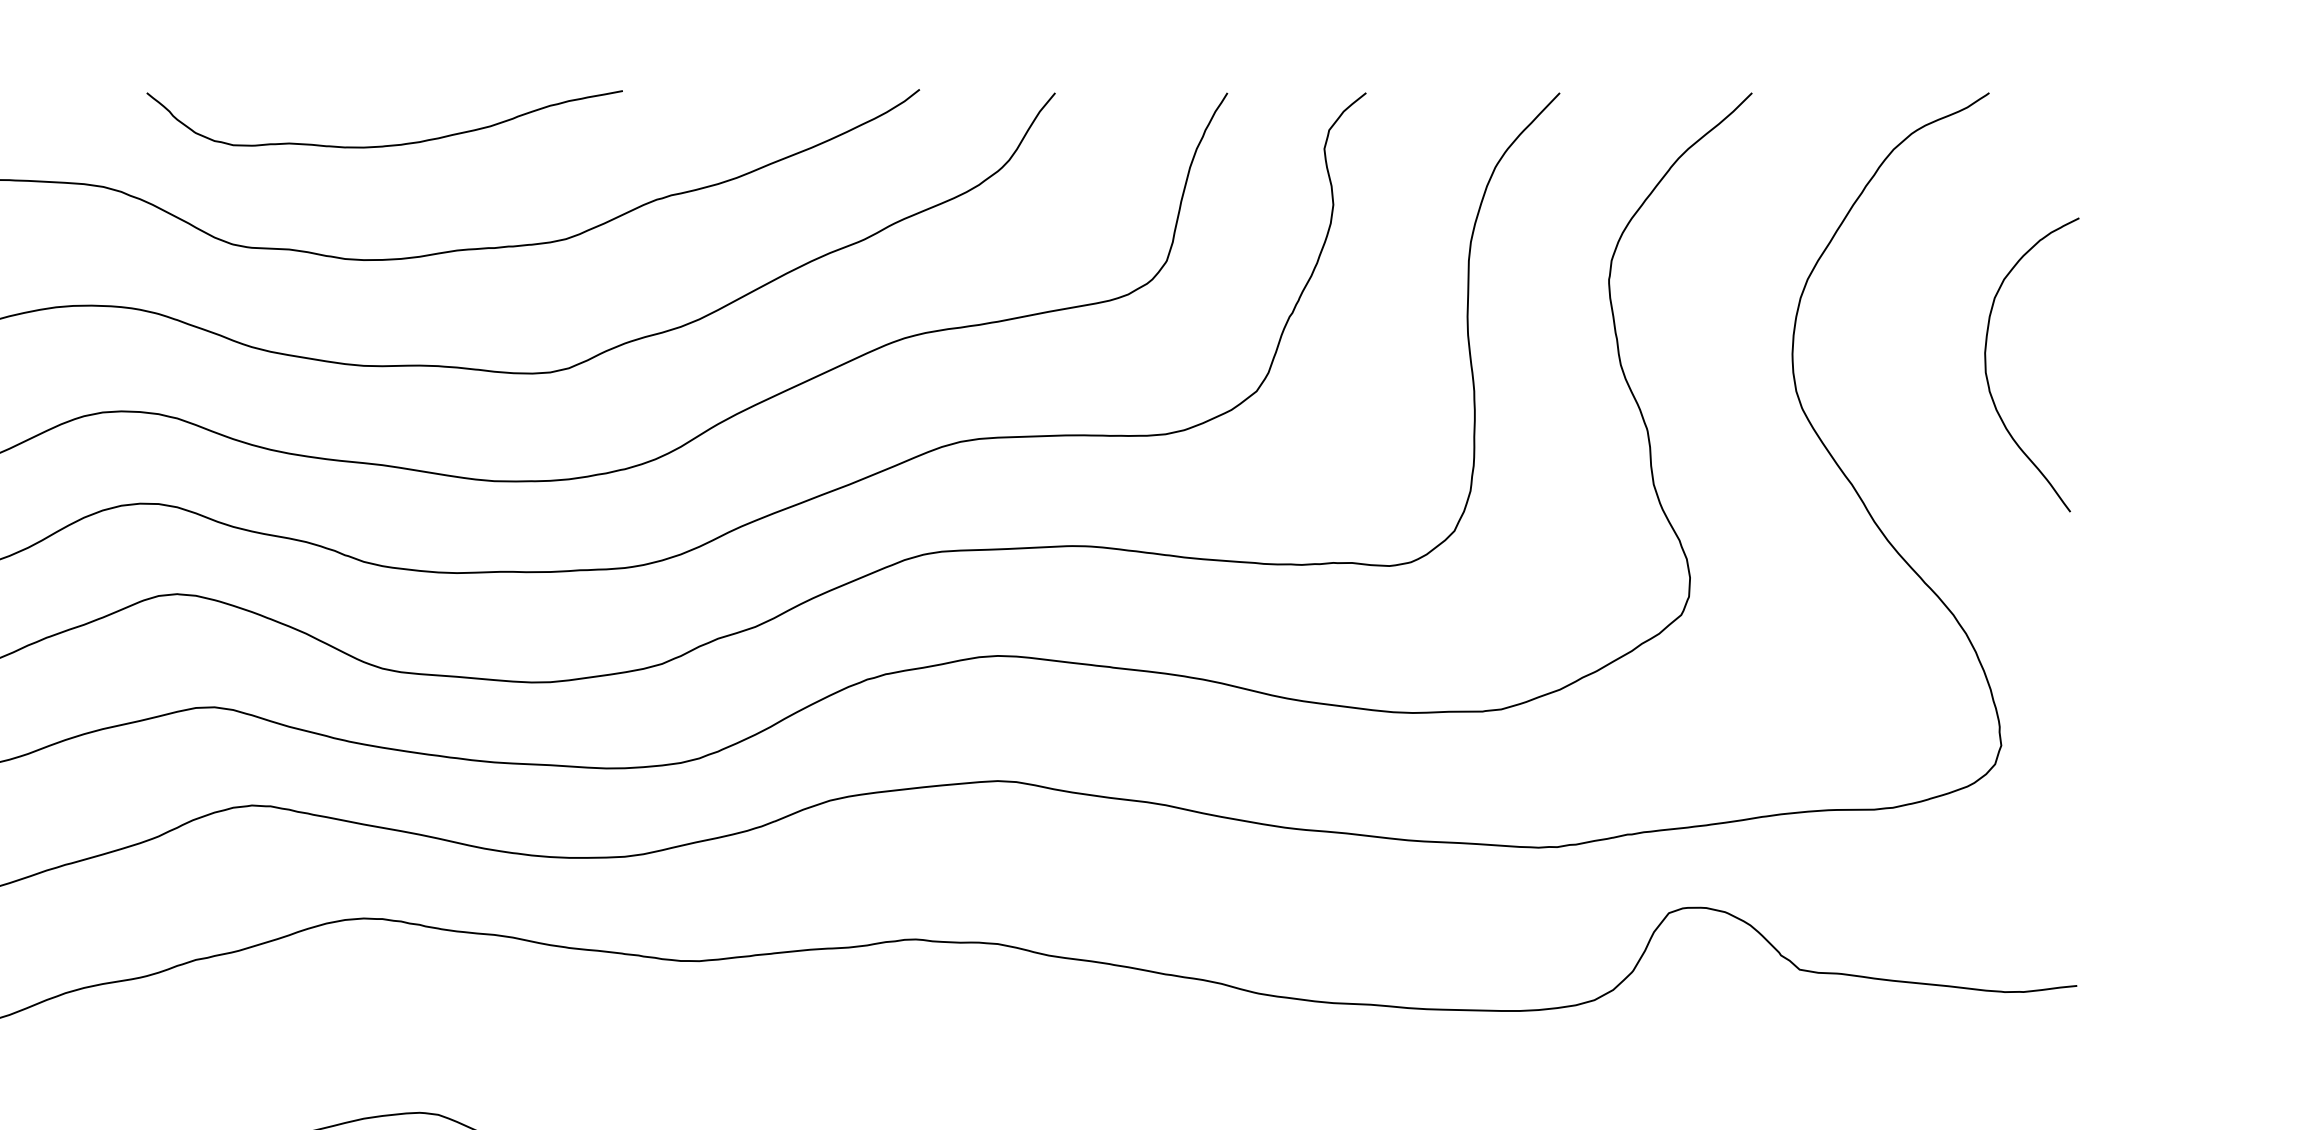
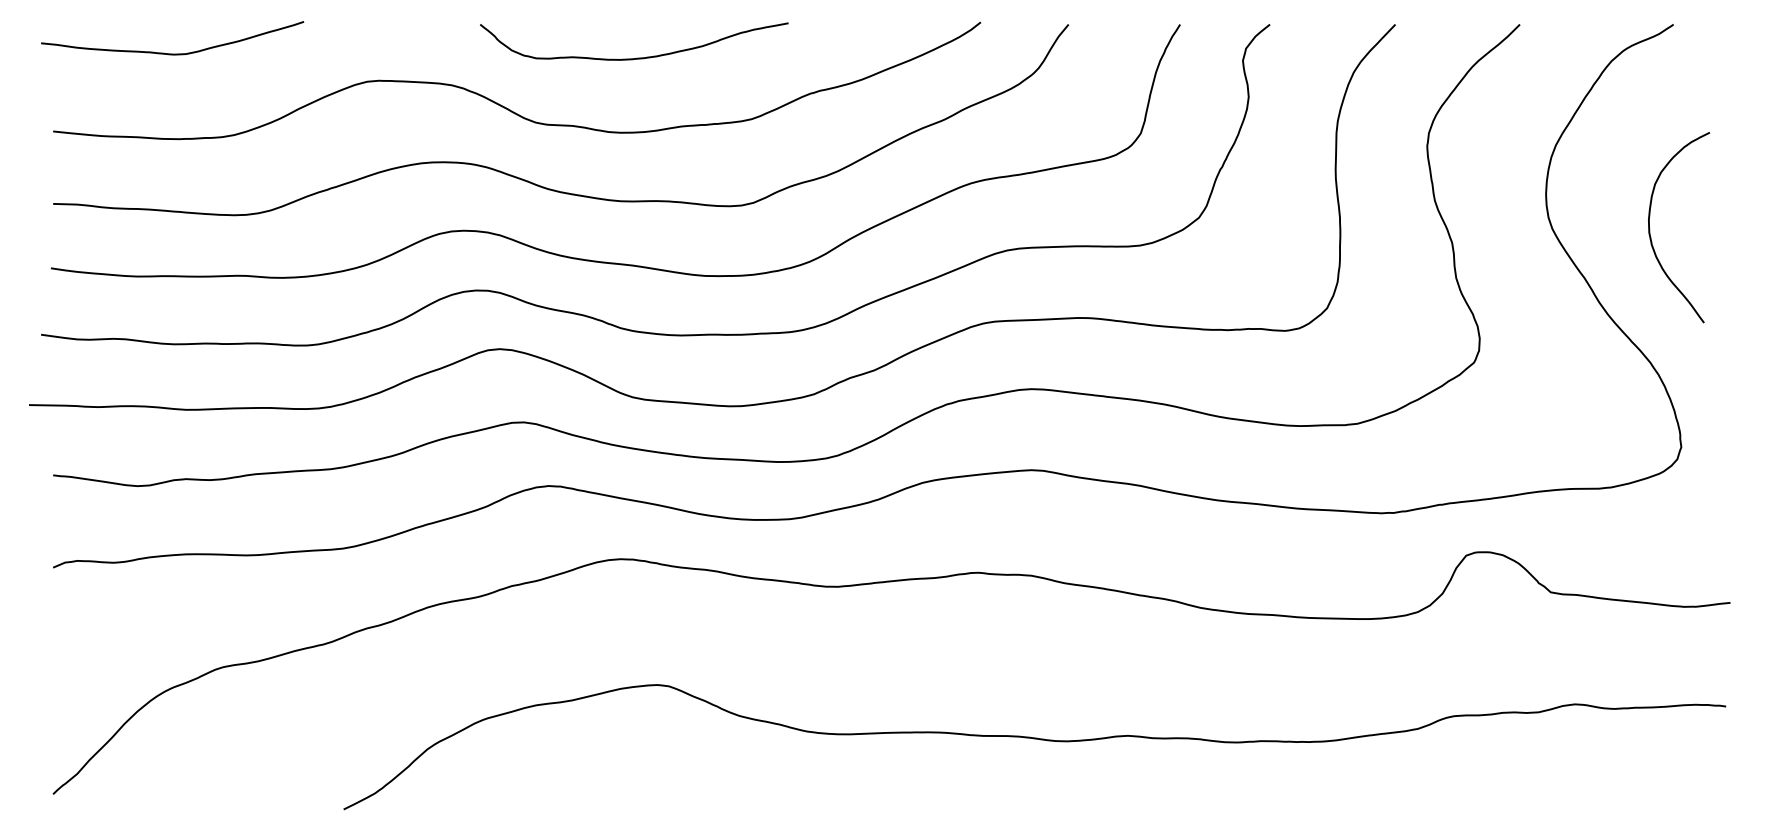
curve: (1987, 367) -> (1650, 229), moved

